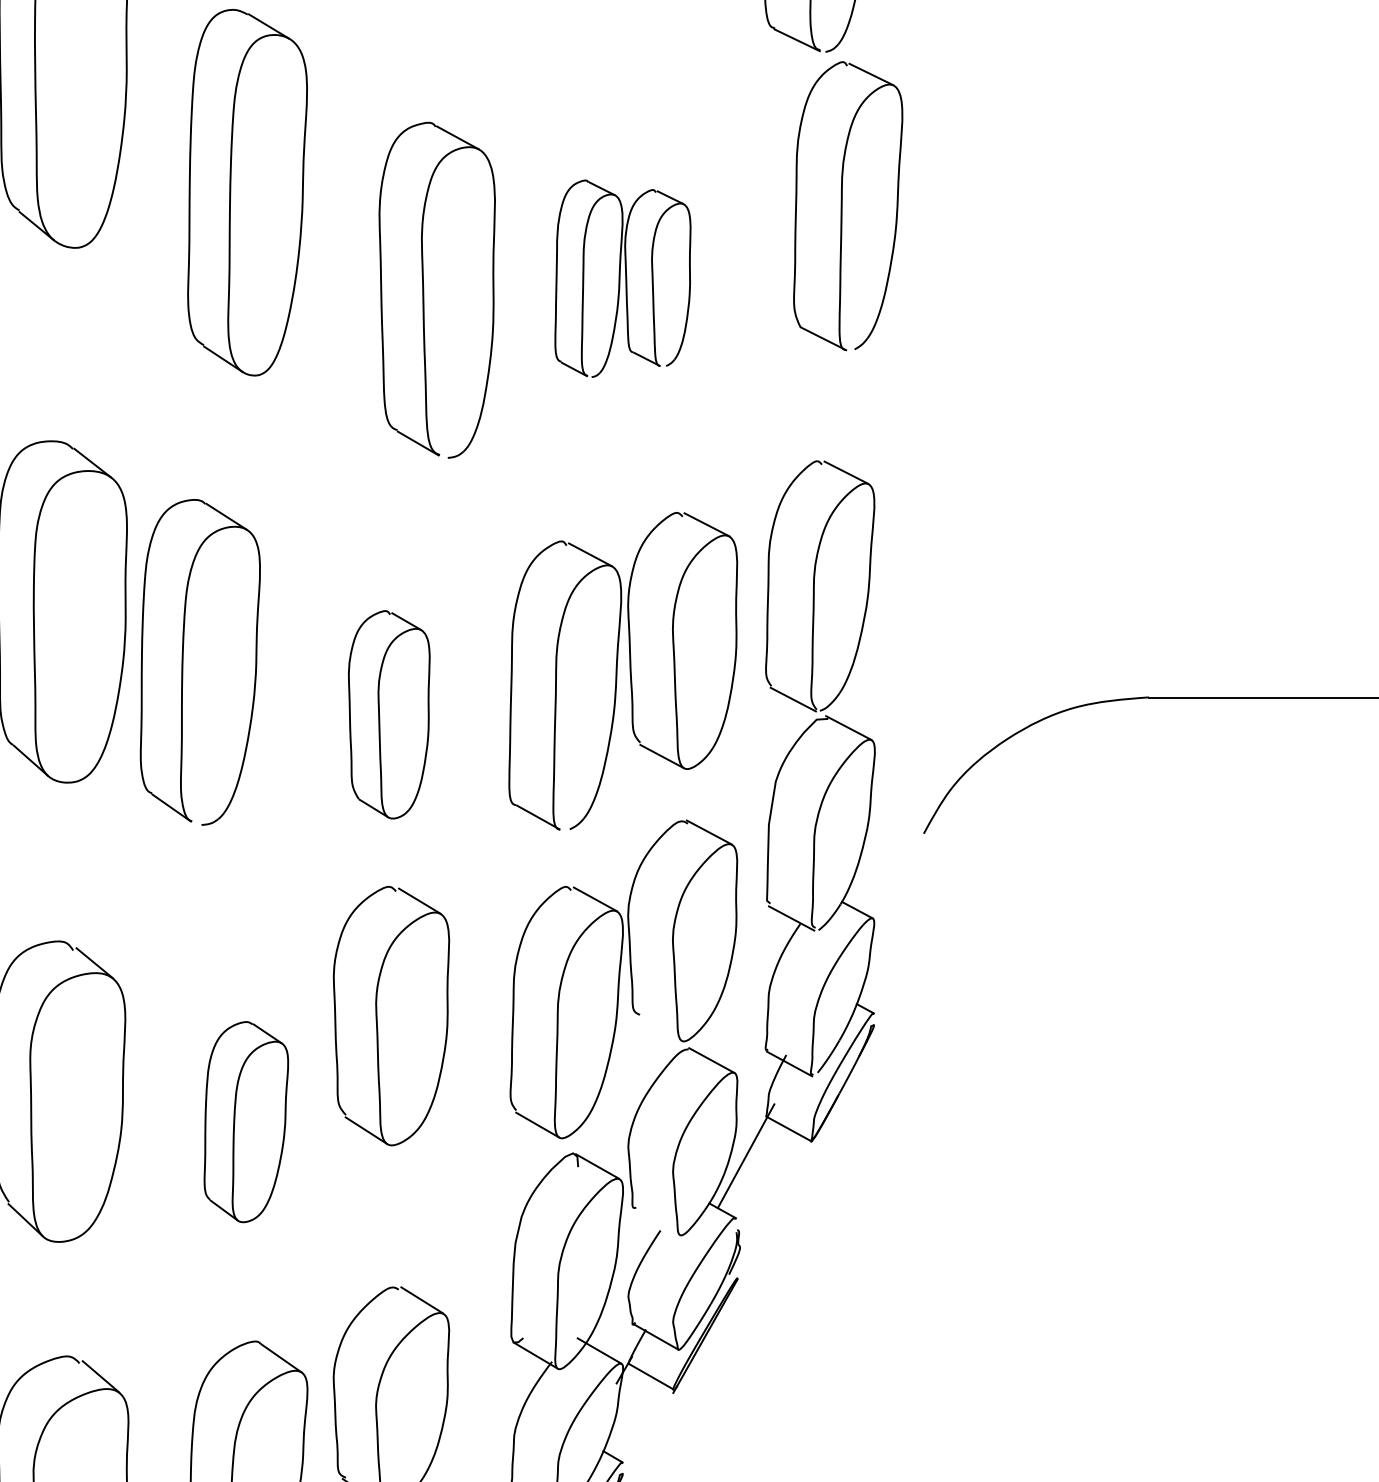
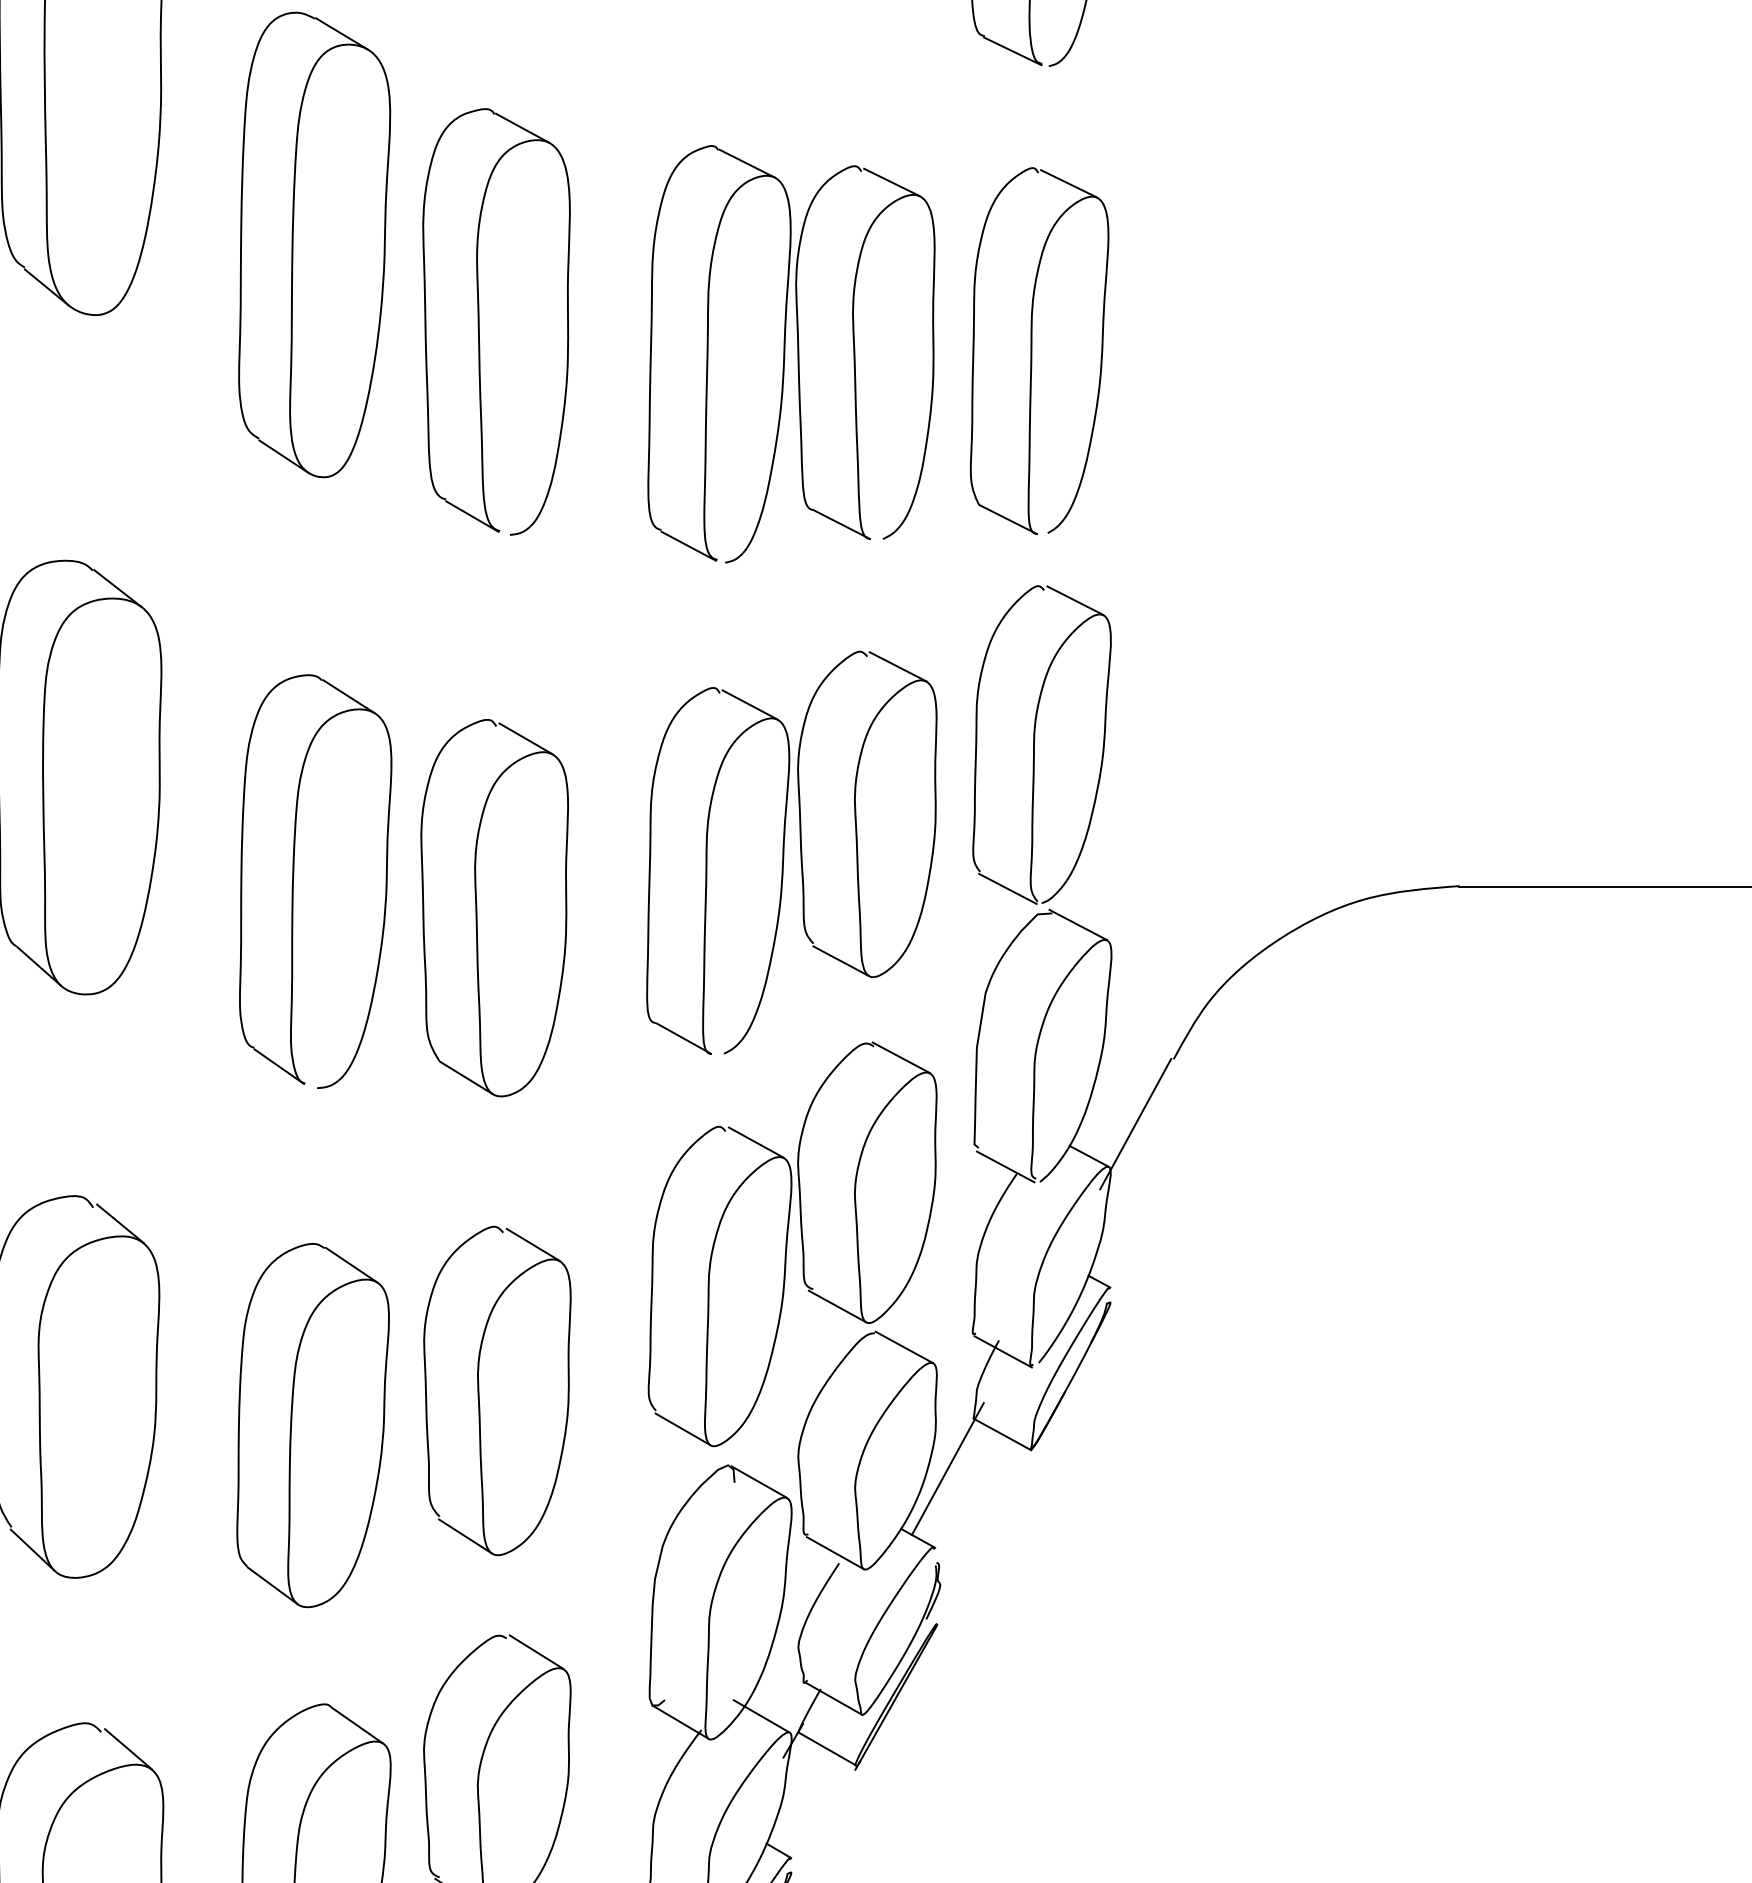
part: (842, 206) -> (1032, 351), moved
part: (622, 278) -> (791, 354), size x1.67
part: (423, 289) -> (479, 321), moved
part: (183, 657) -> (294, 875), moved
part: (389, 715) -> (494, 908), size x1.43
line: (893, 885) -> (1135, 1124), added
part: (391, 1015) -> (497, 1390), moved
line: (658, 1028) -> (836, 1306), added
part: (245, 1122) -> (312, 1425), size x1.43
line: (656, 1222) -> (834, 1553), added

